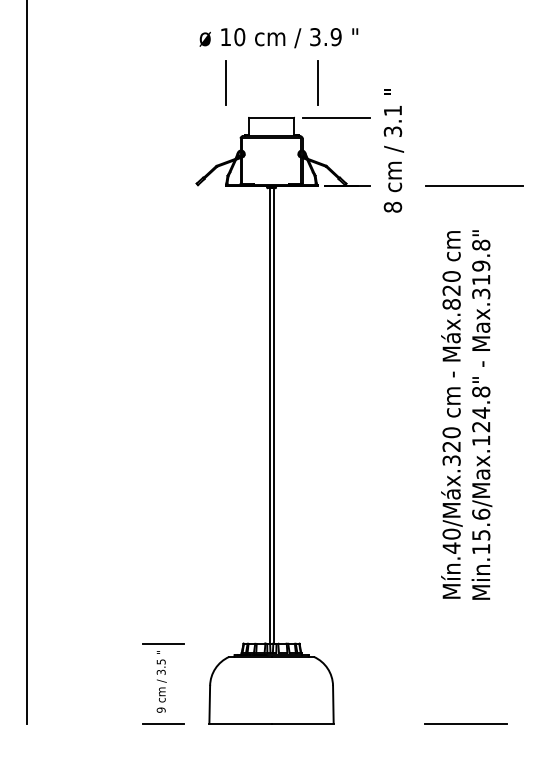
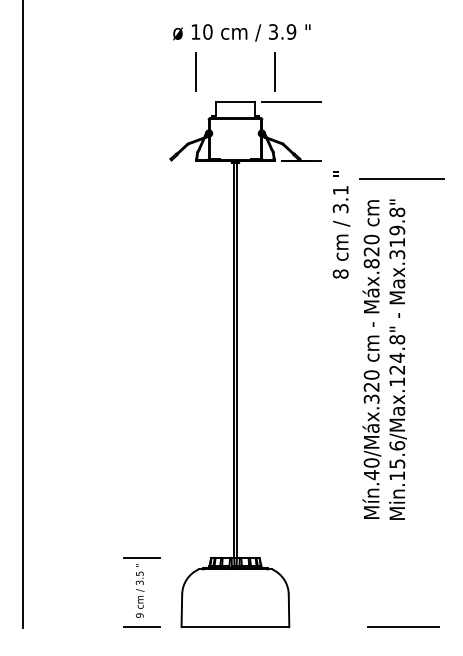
text: (393, 150) -> (341, 224), moved
line: (474, 185) -> (401, 177), moved
text: (466, 414) -> (384, 359), moved

